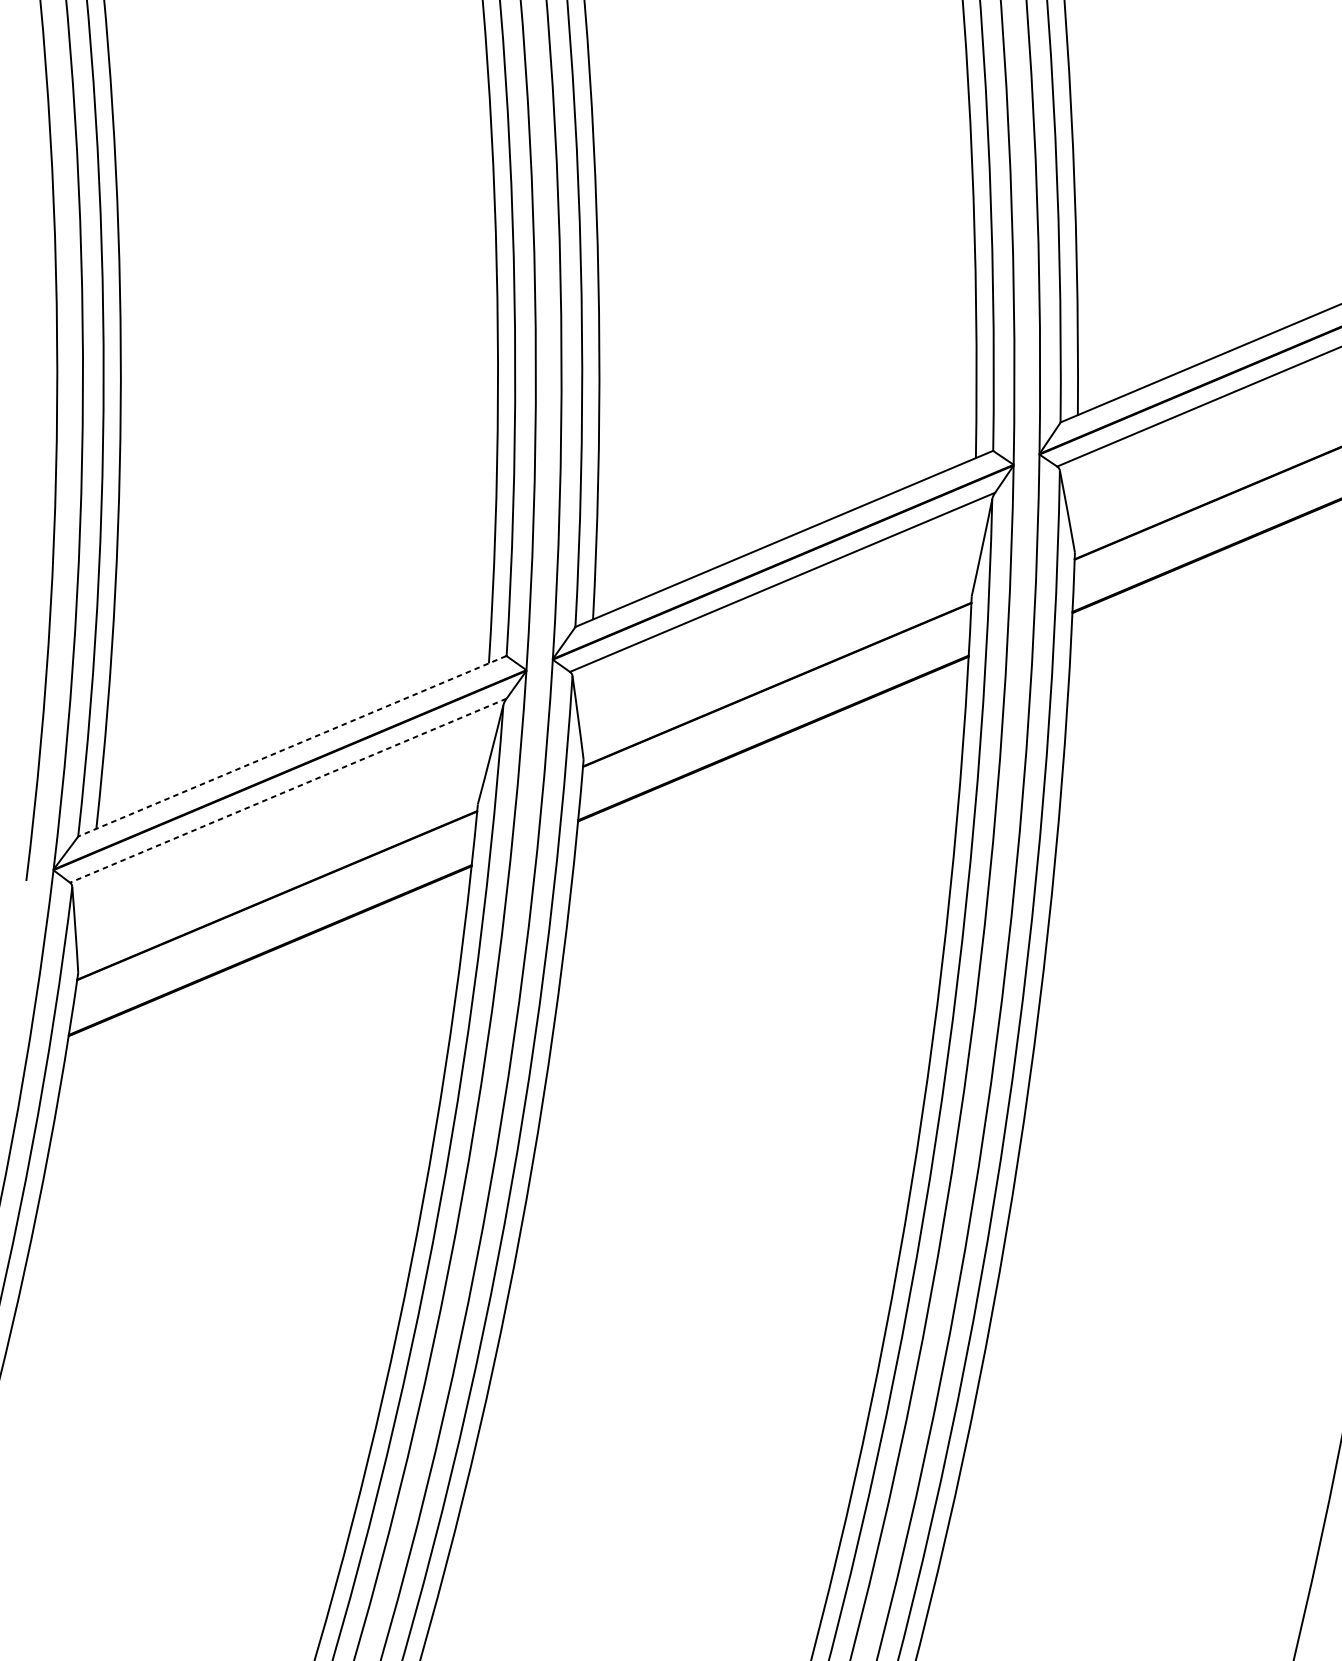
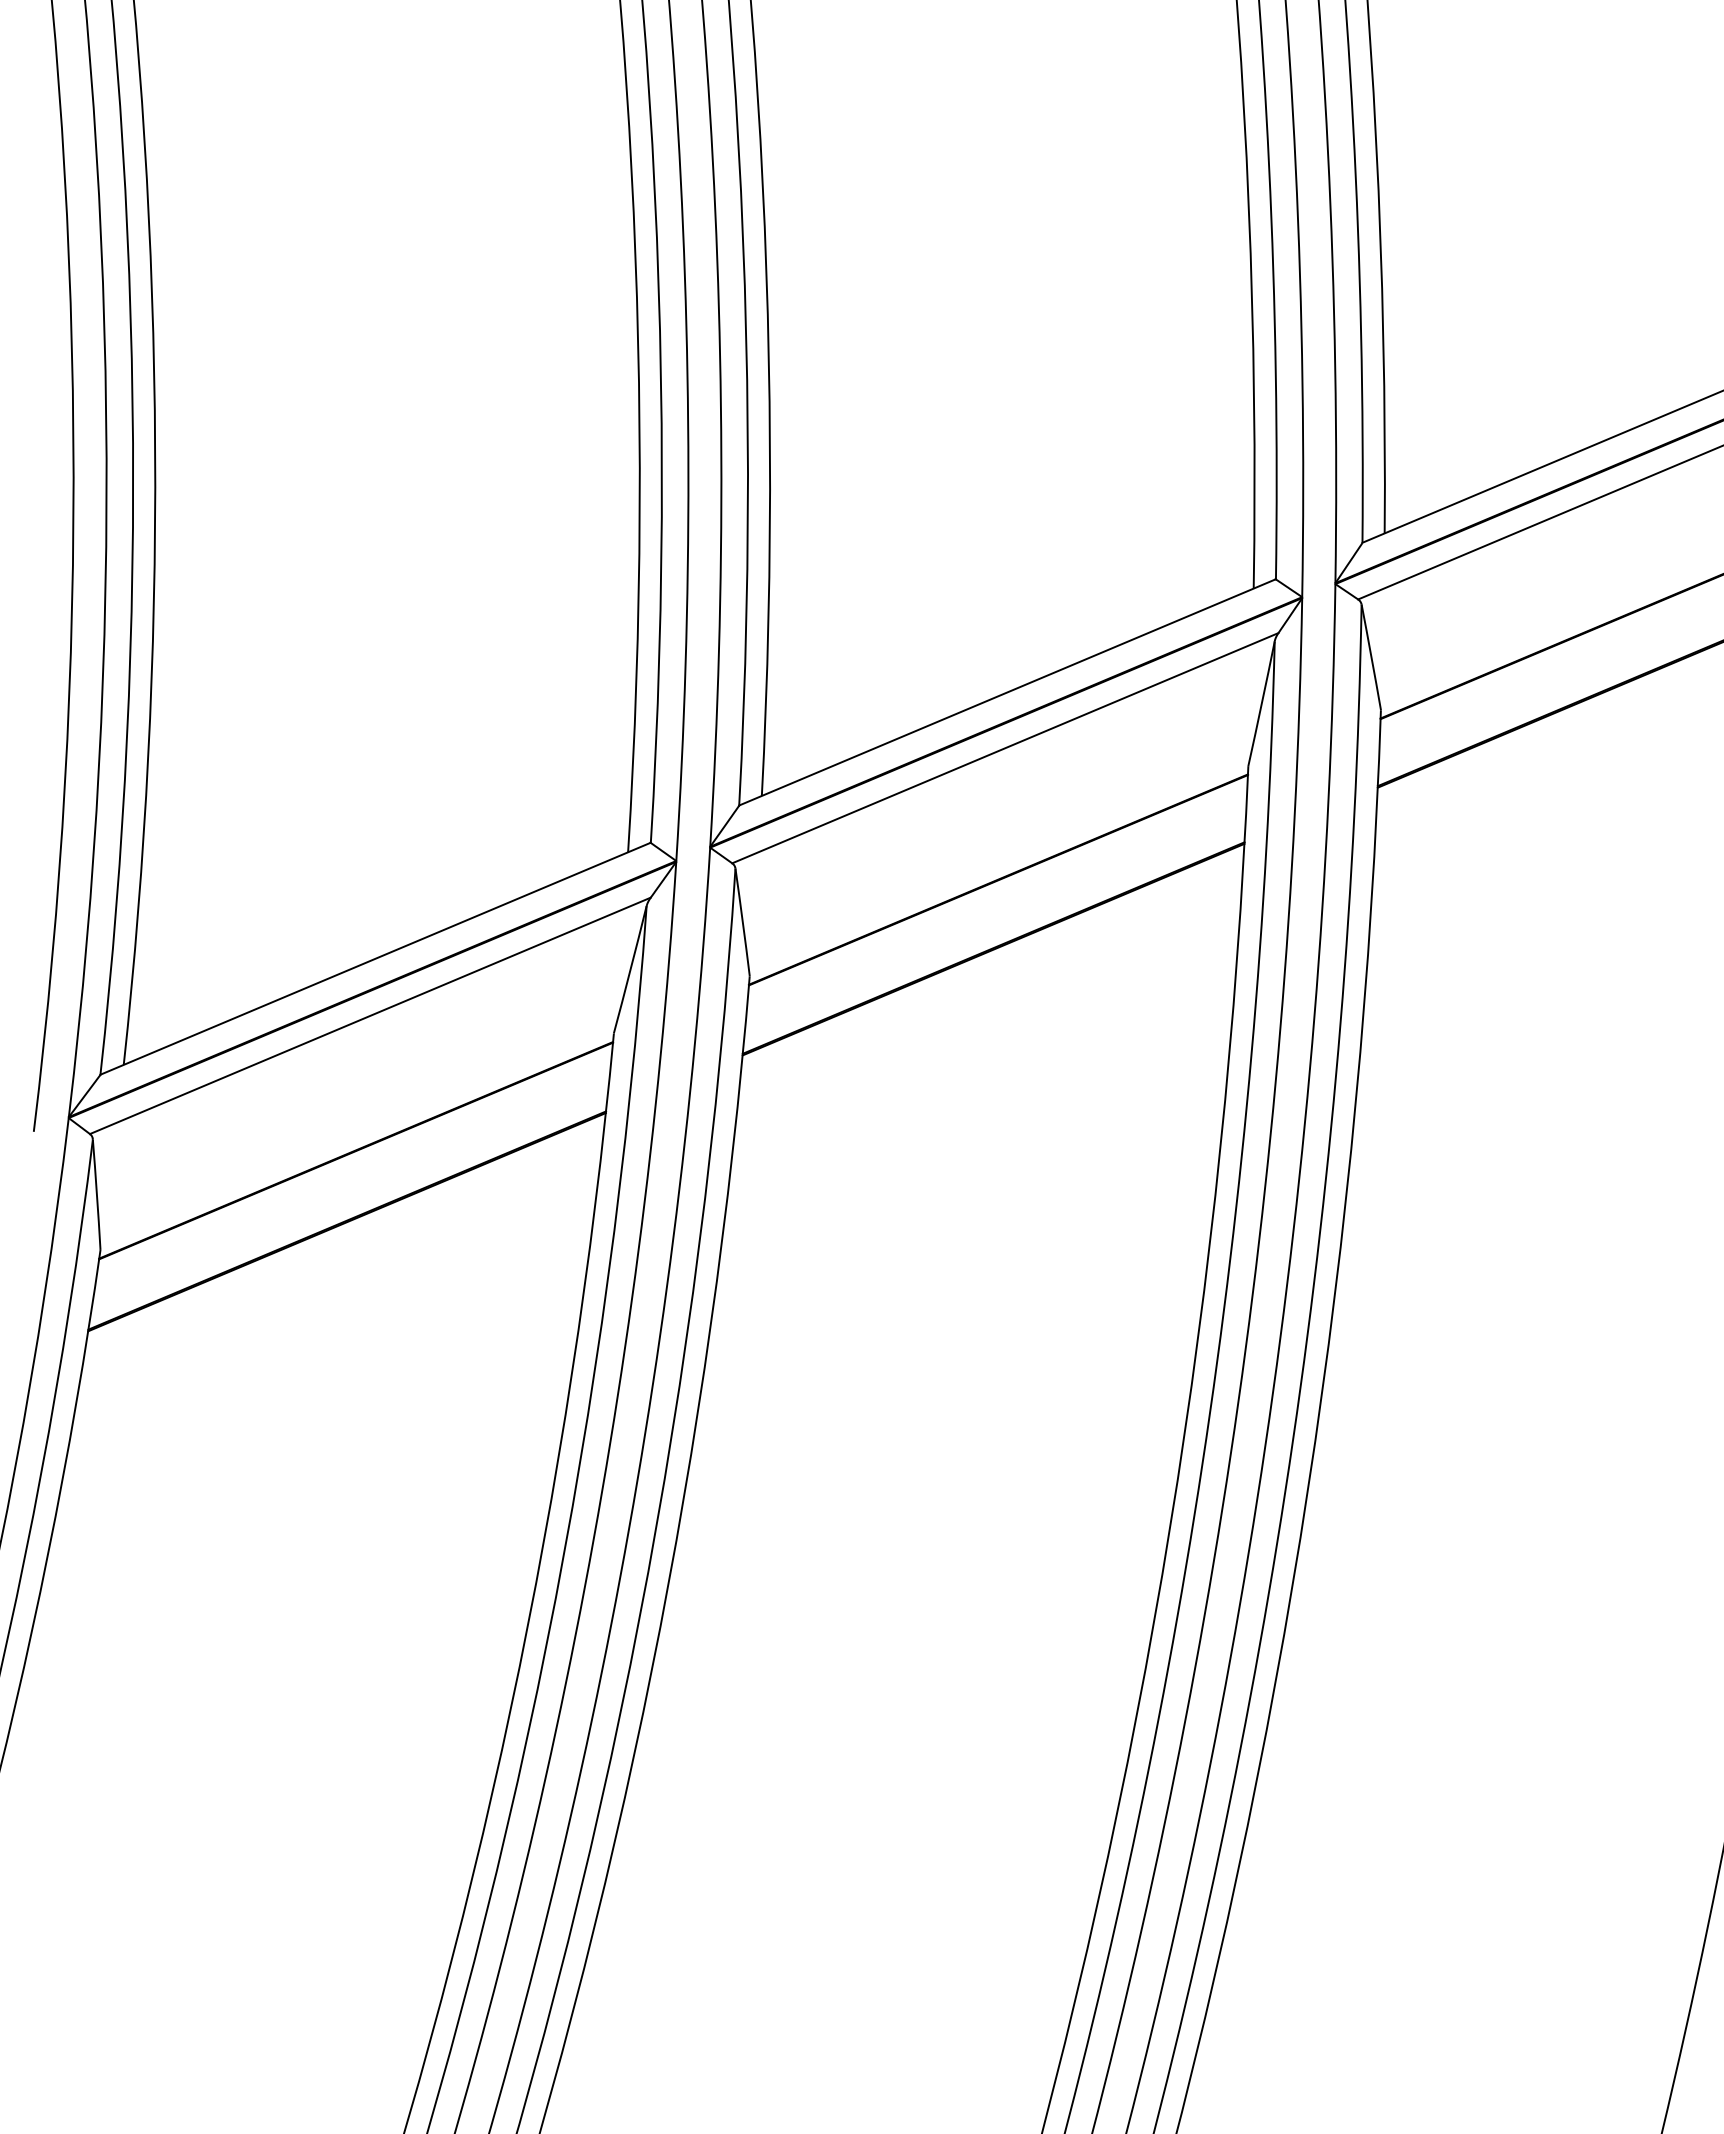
line: (292, 746) -> (375, 958), dashed -> solid
line: (287, 791) -> (369, 1016), dashed -> solid

